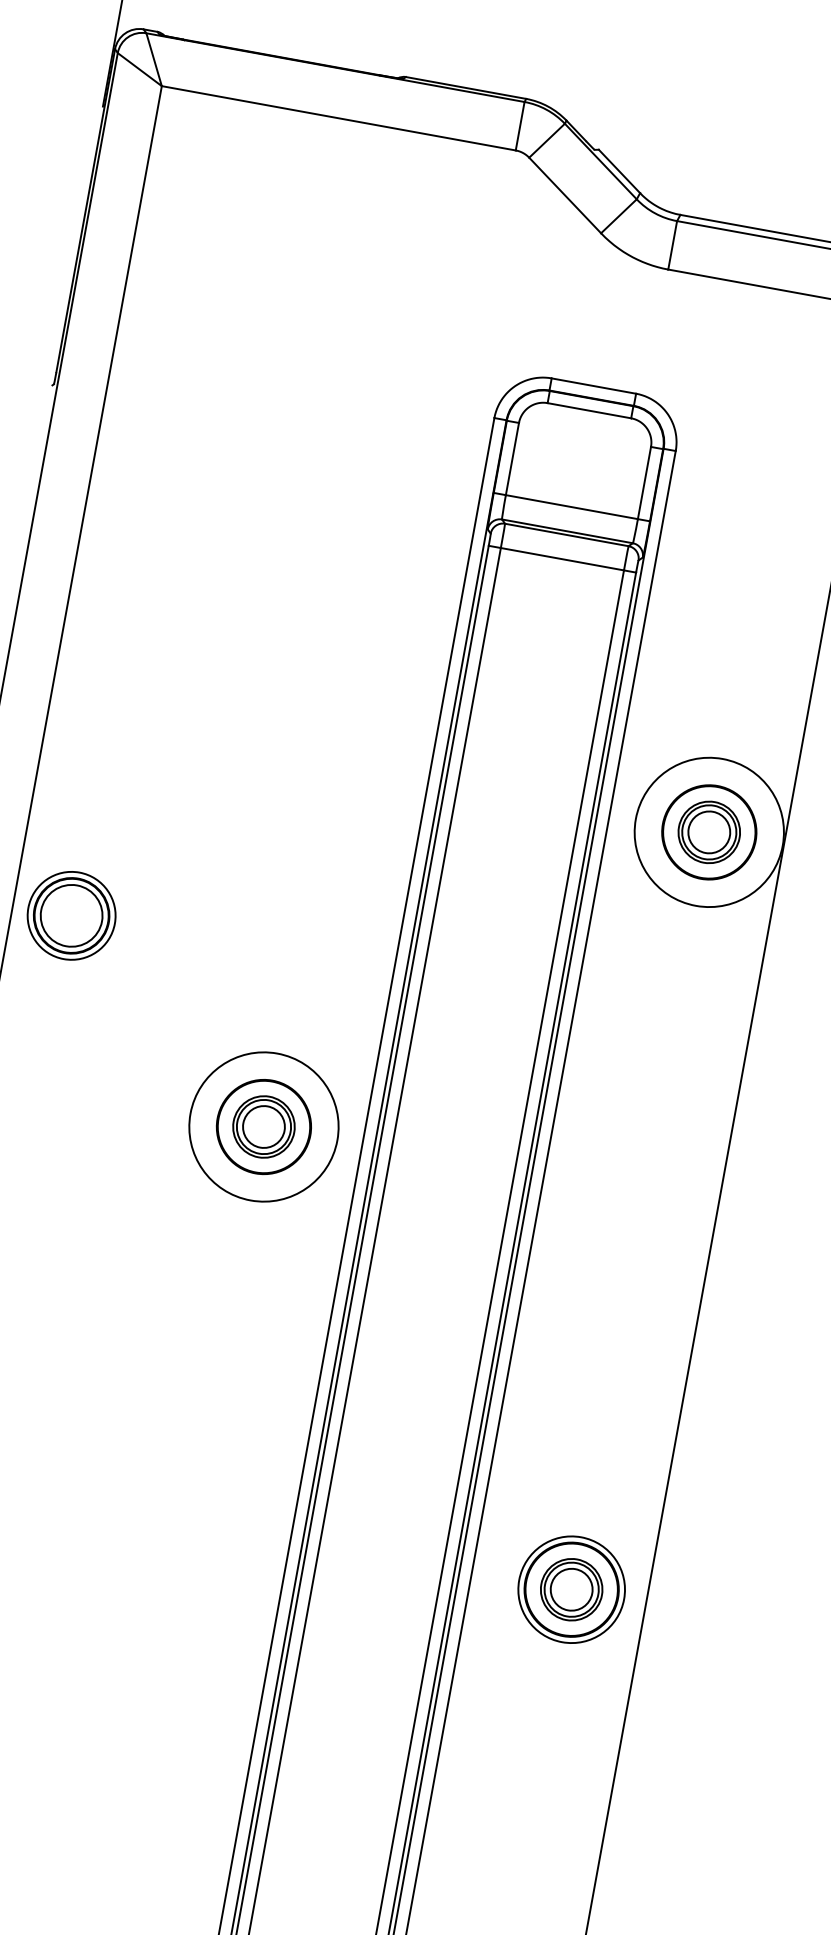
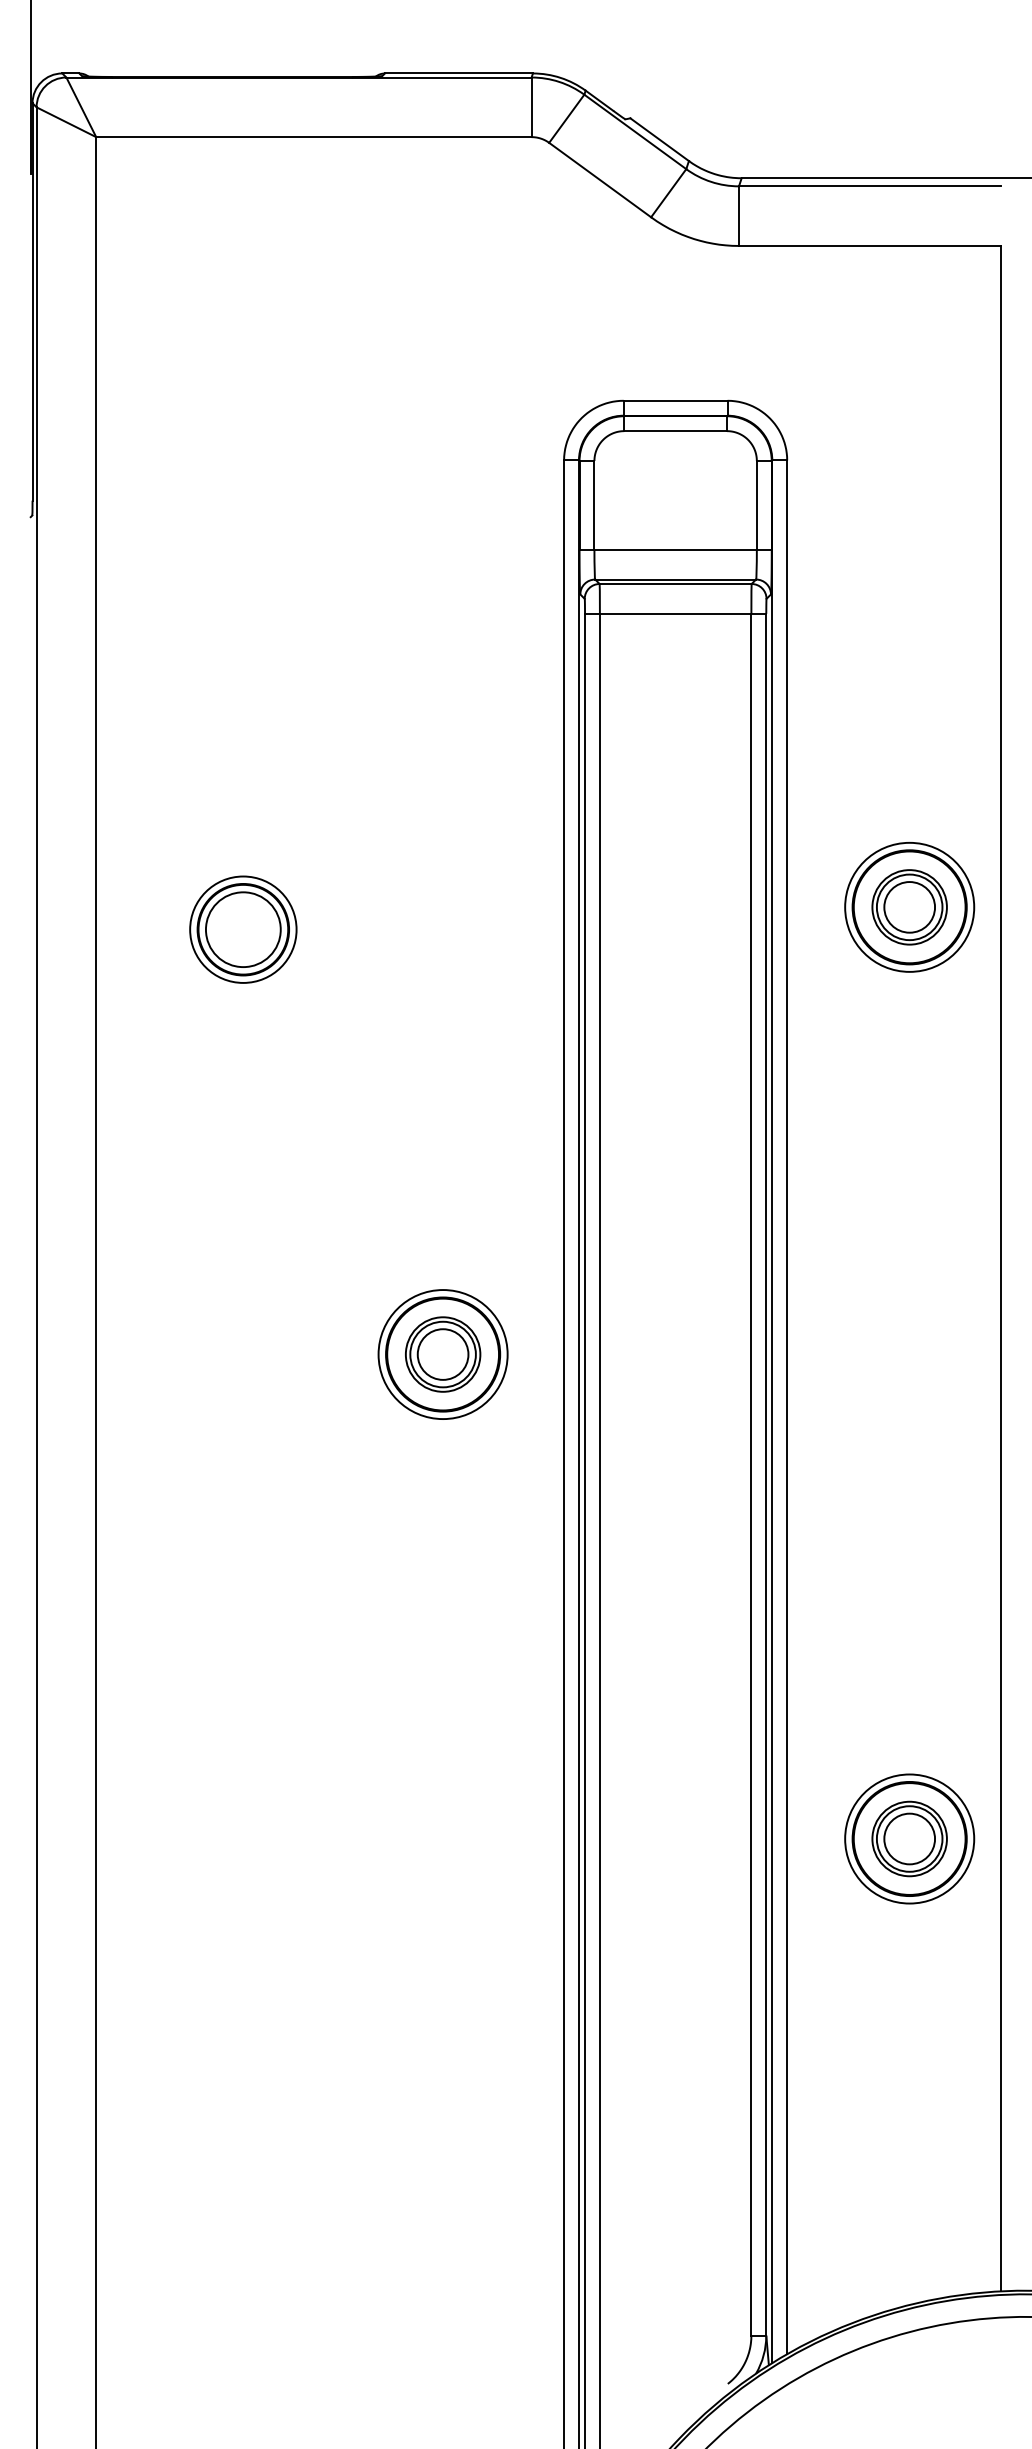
circle: (709, 831) -> (909, 906), size x0.71
part: (71, 915) -> (243, 929), moved
circle: (263, 1126) -> (442, 1354), size x0.71

